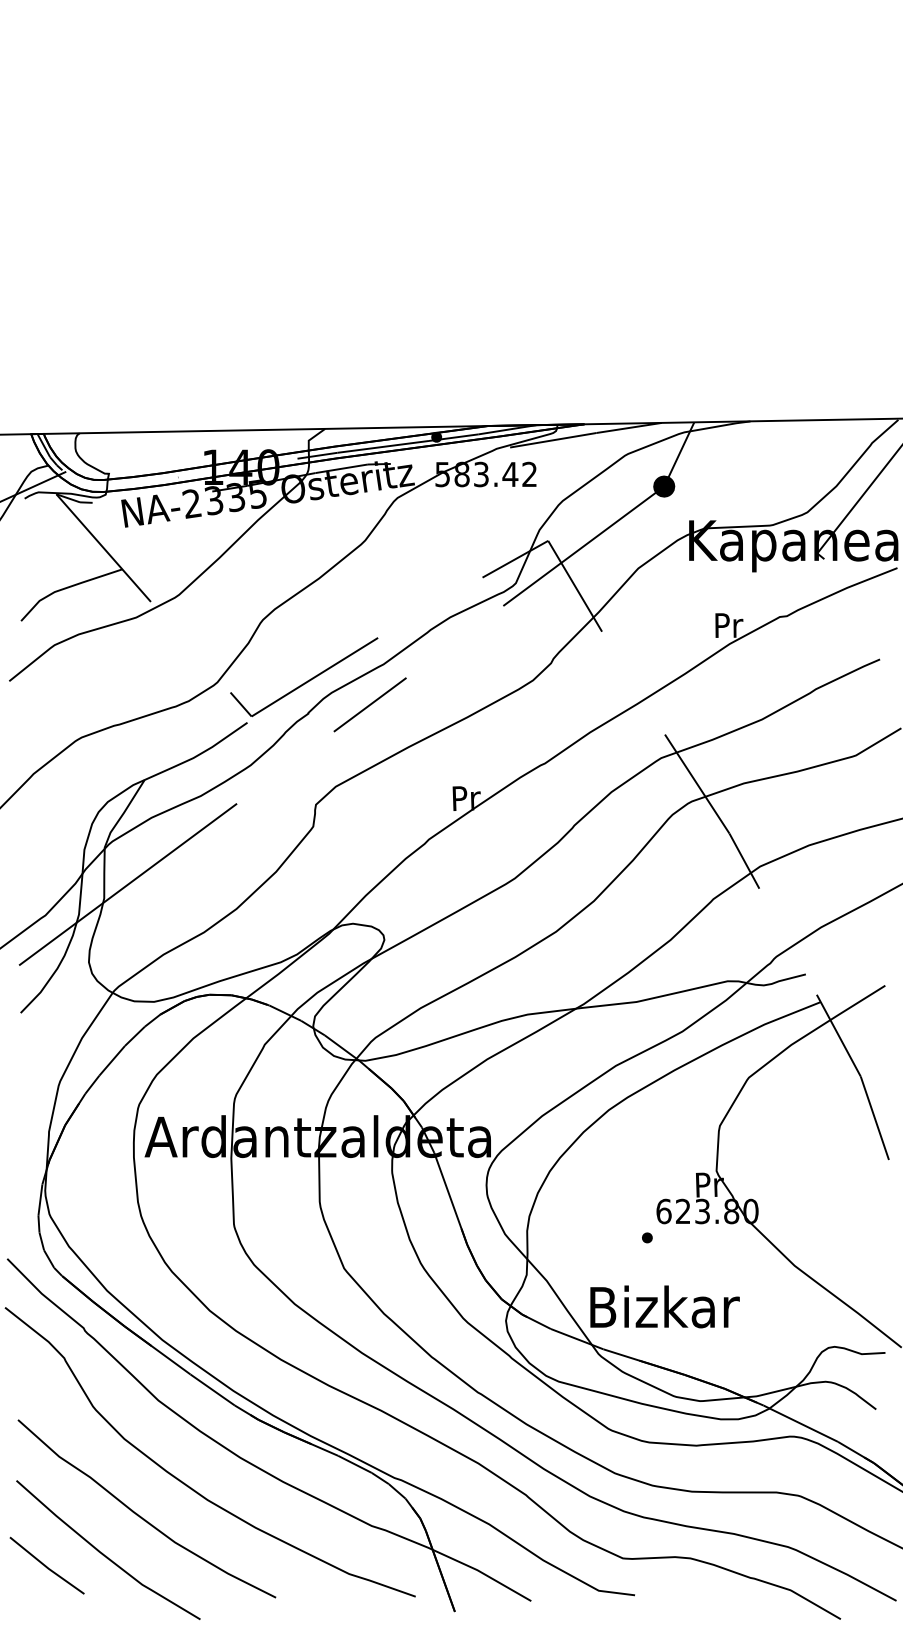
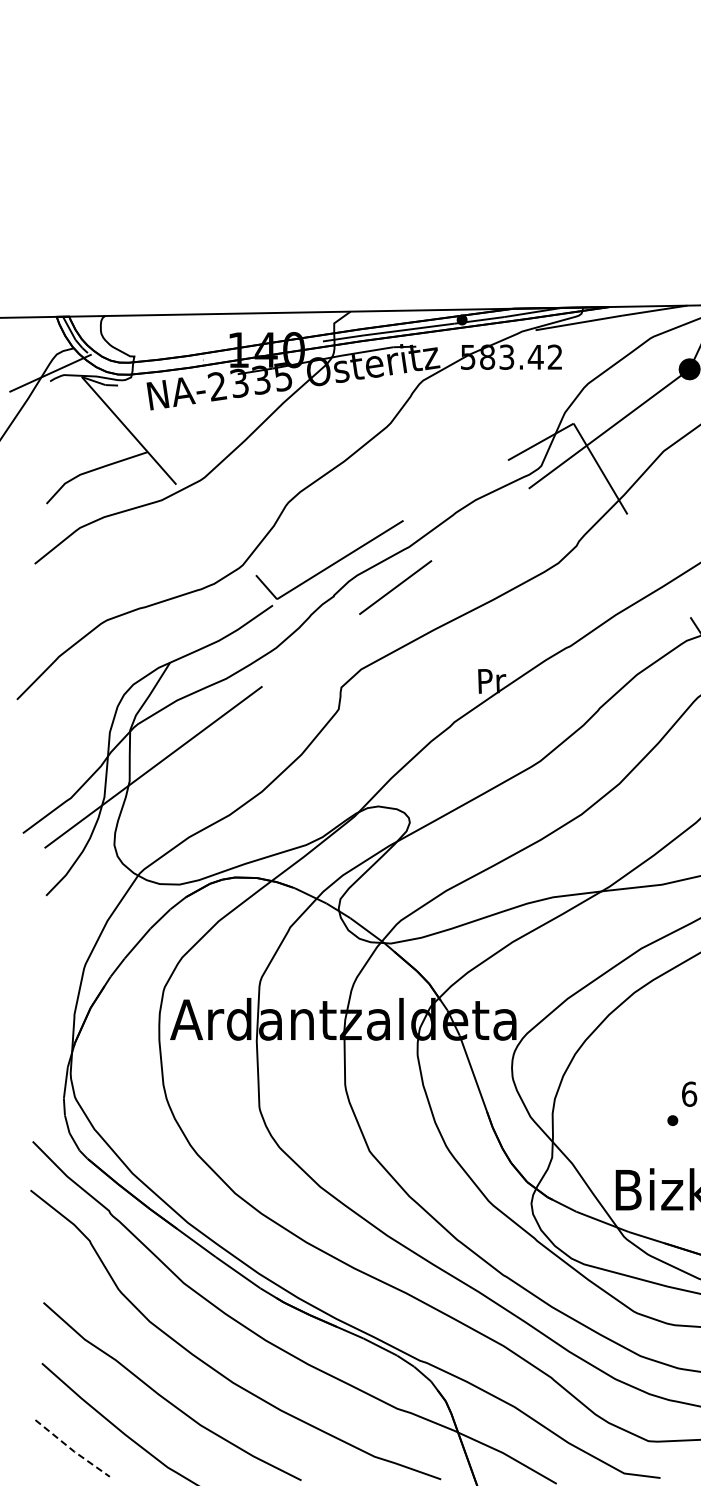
line: (46, 1567) -> (71, 1450), solid -> dashed

